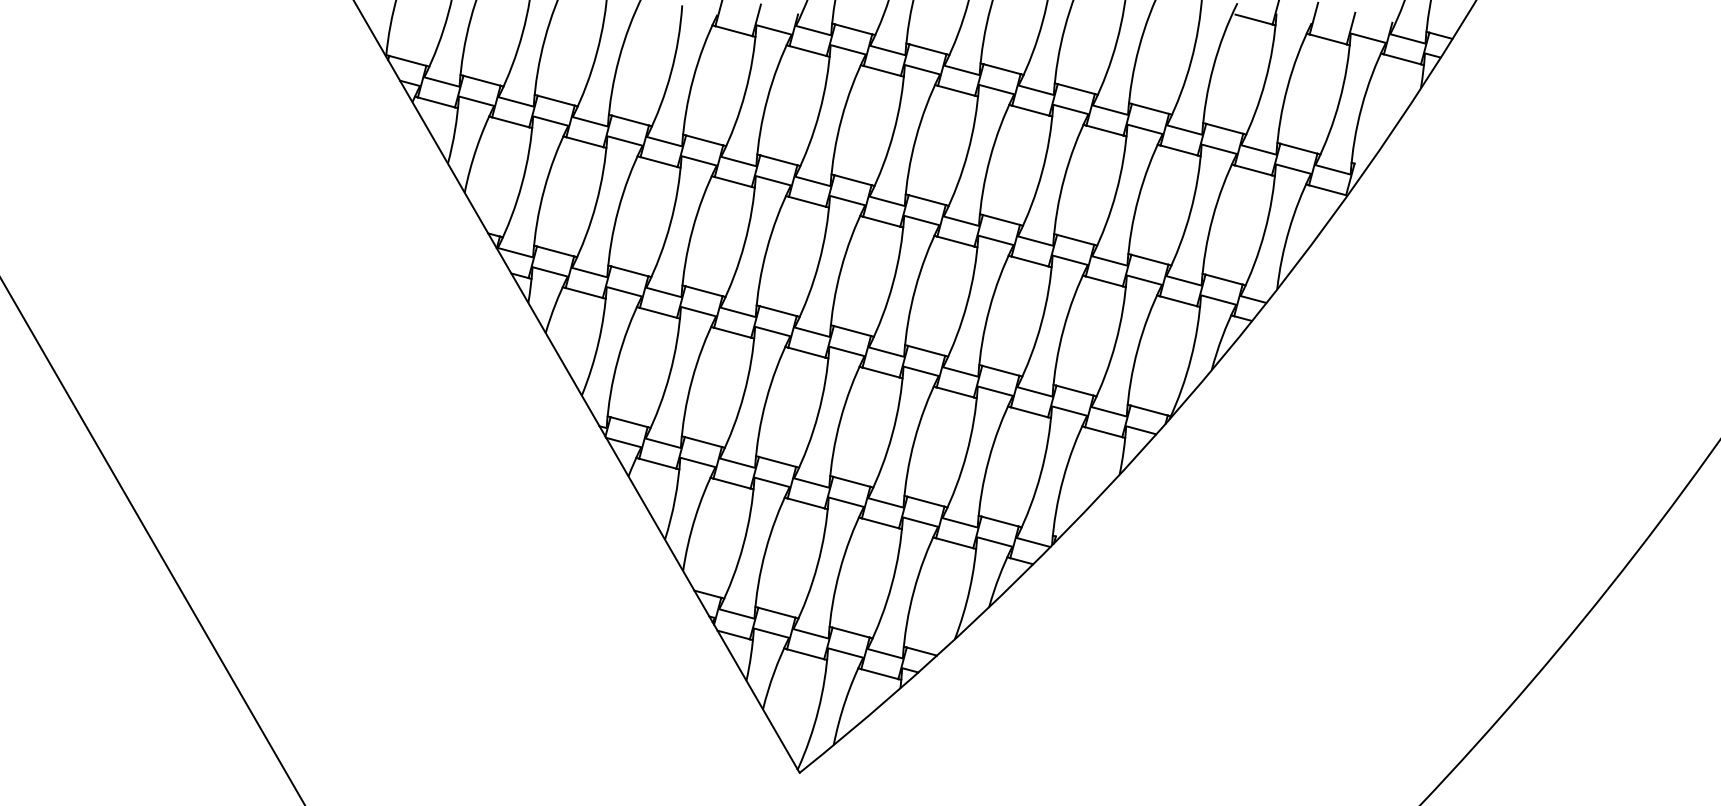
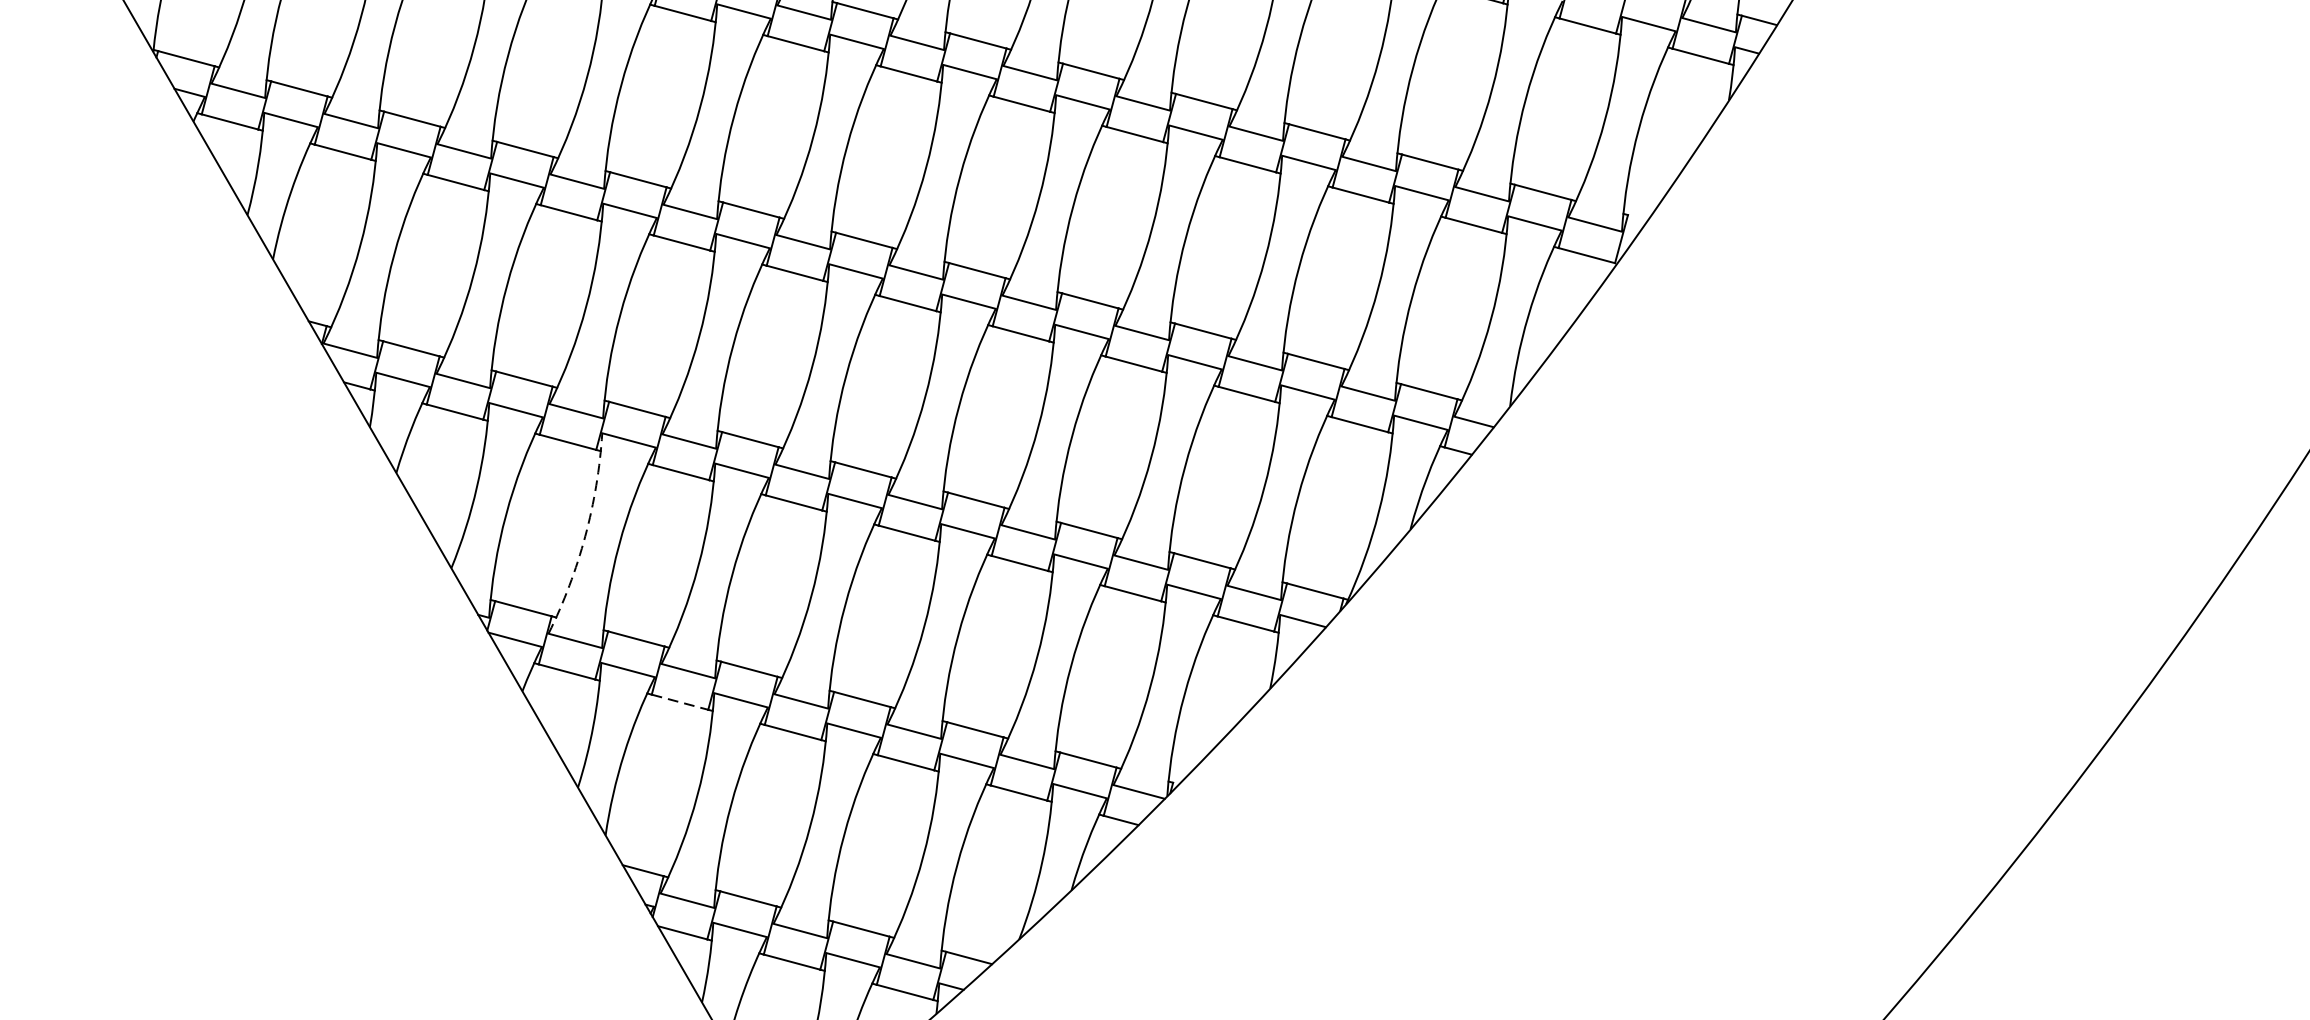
arc: (669, 374) -> (584, 536), solid -> dashed
line: (732, 483) -> (680, 702), solid -> dashed

